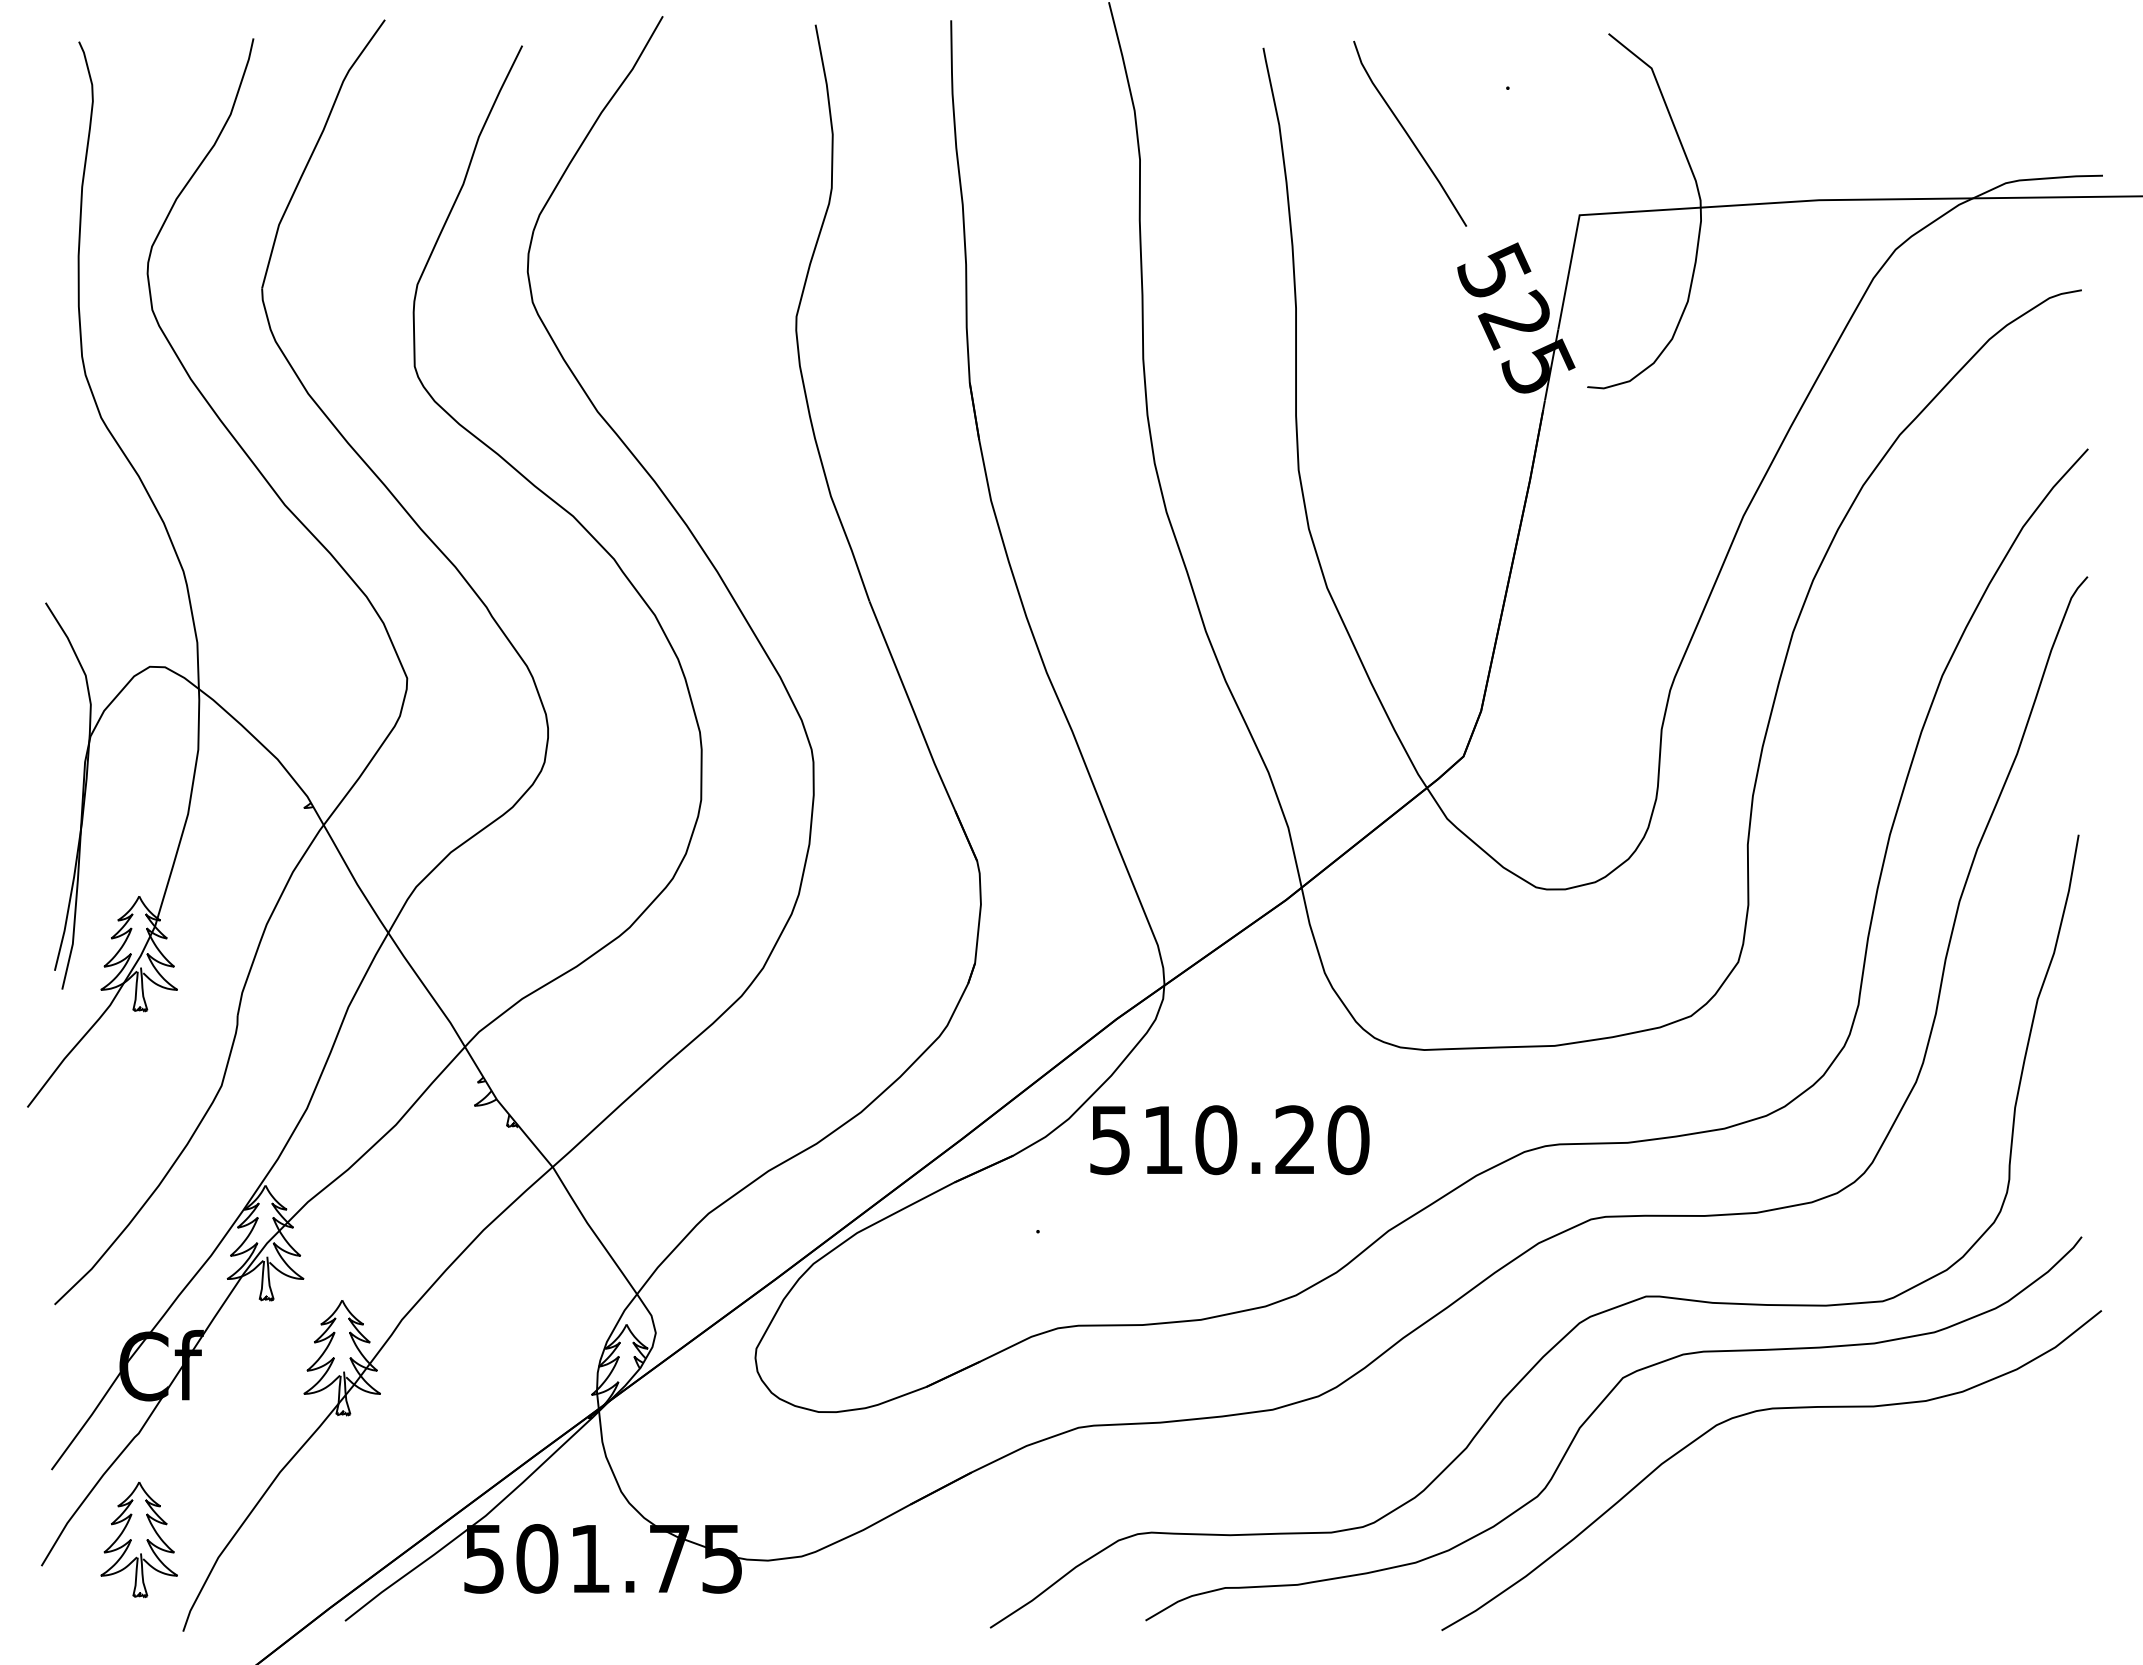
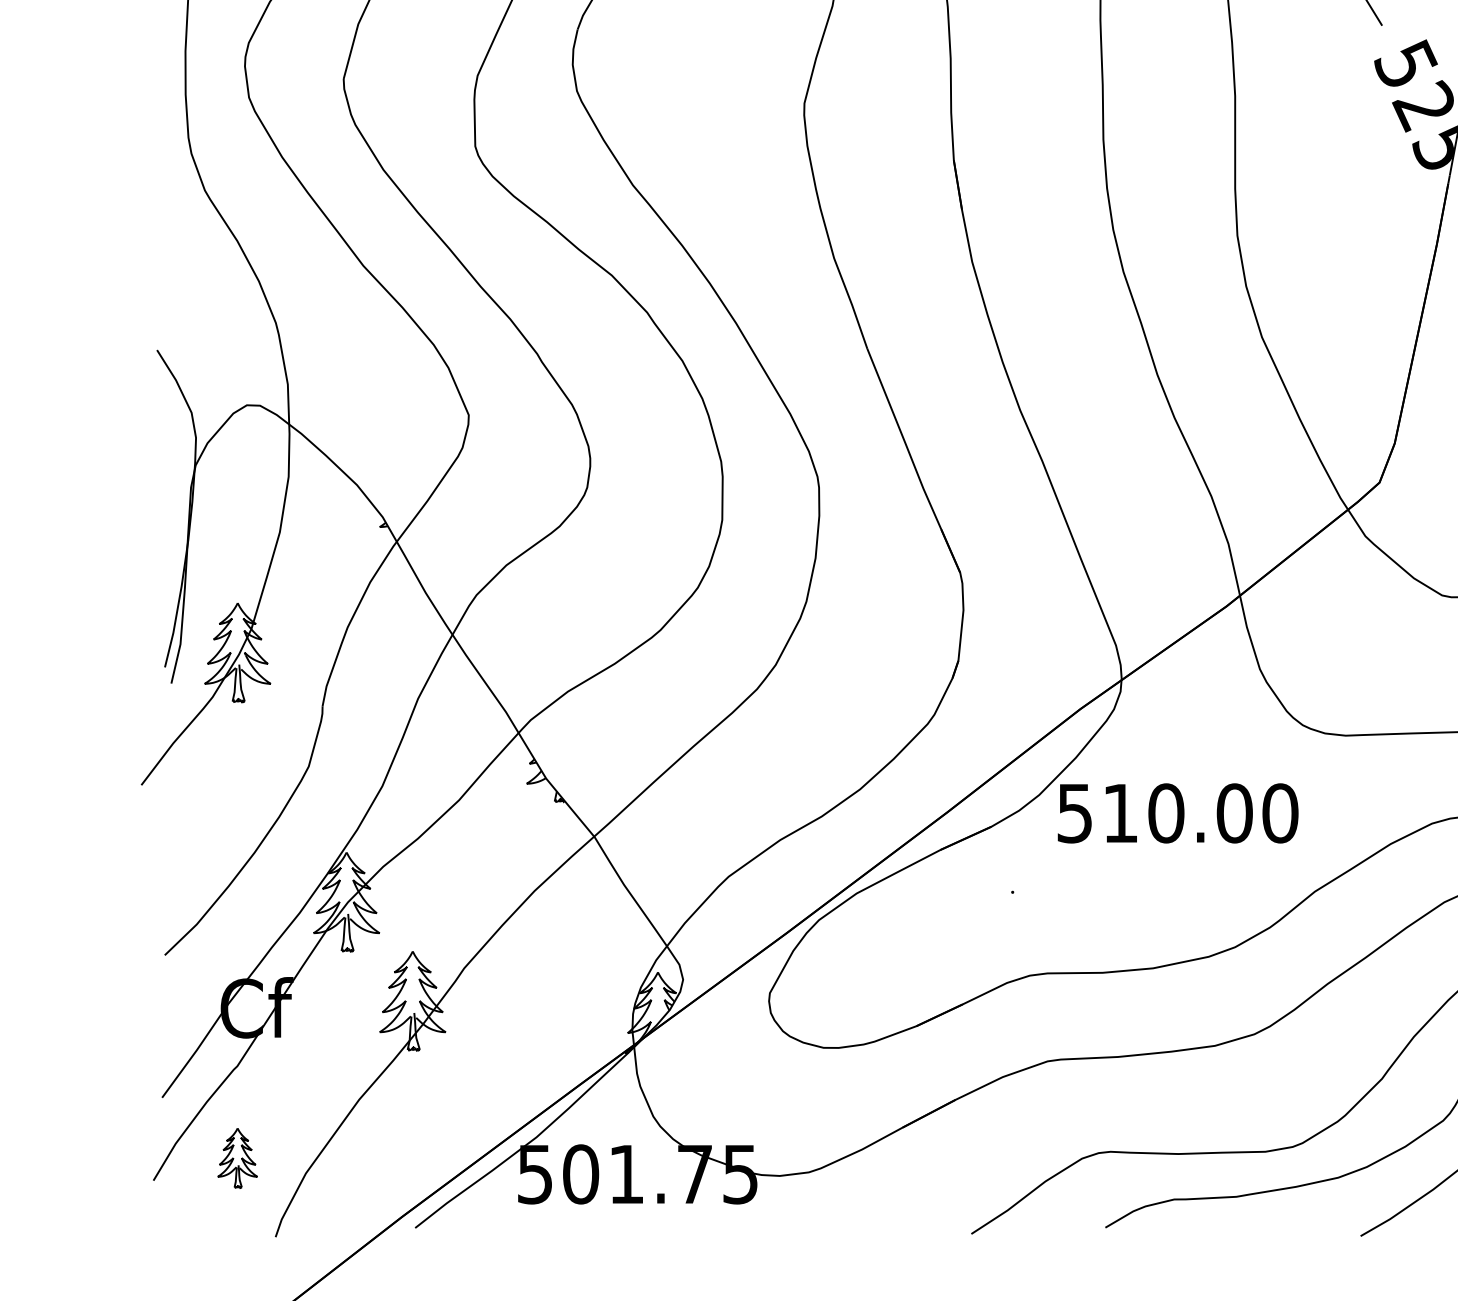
text: (1295, 1140) -> (1234, 813), 510.20 -> 510.00
part: (138, 1540) -> (237, 1158), size x0.6

